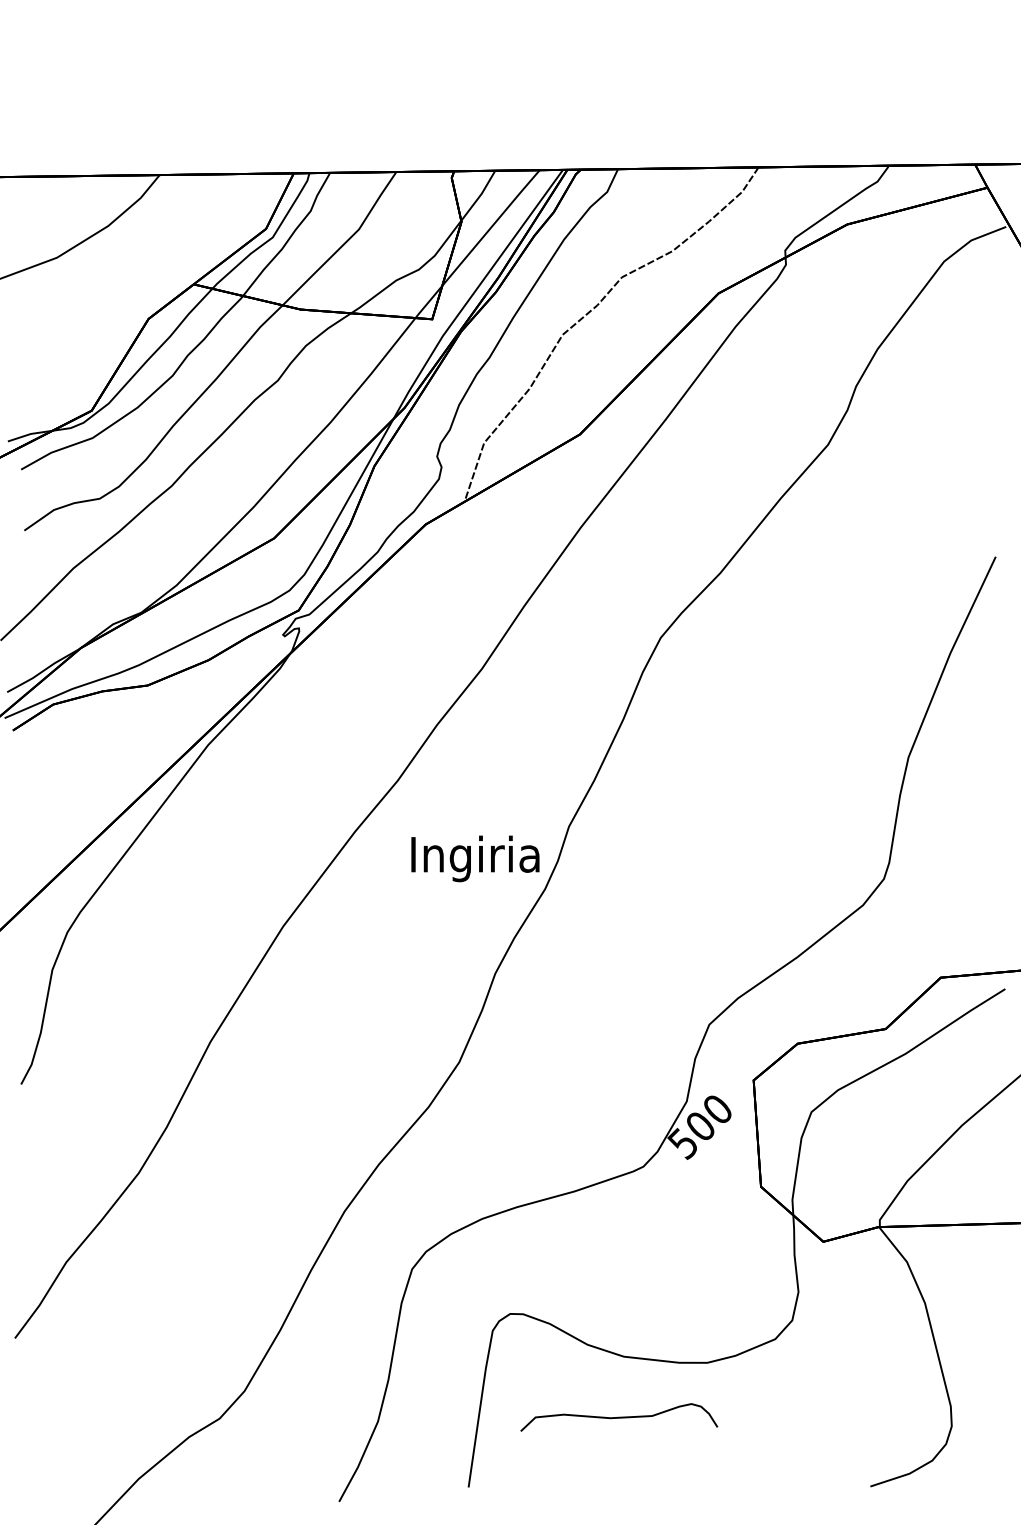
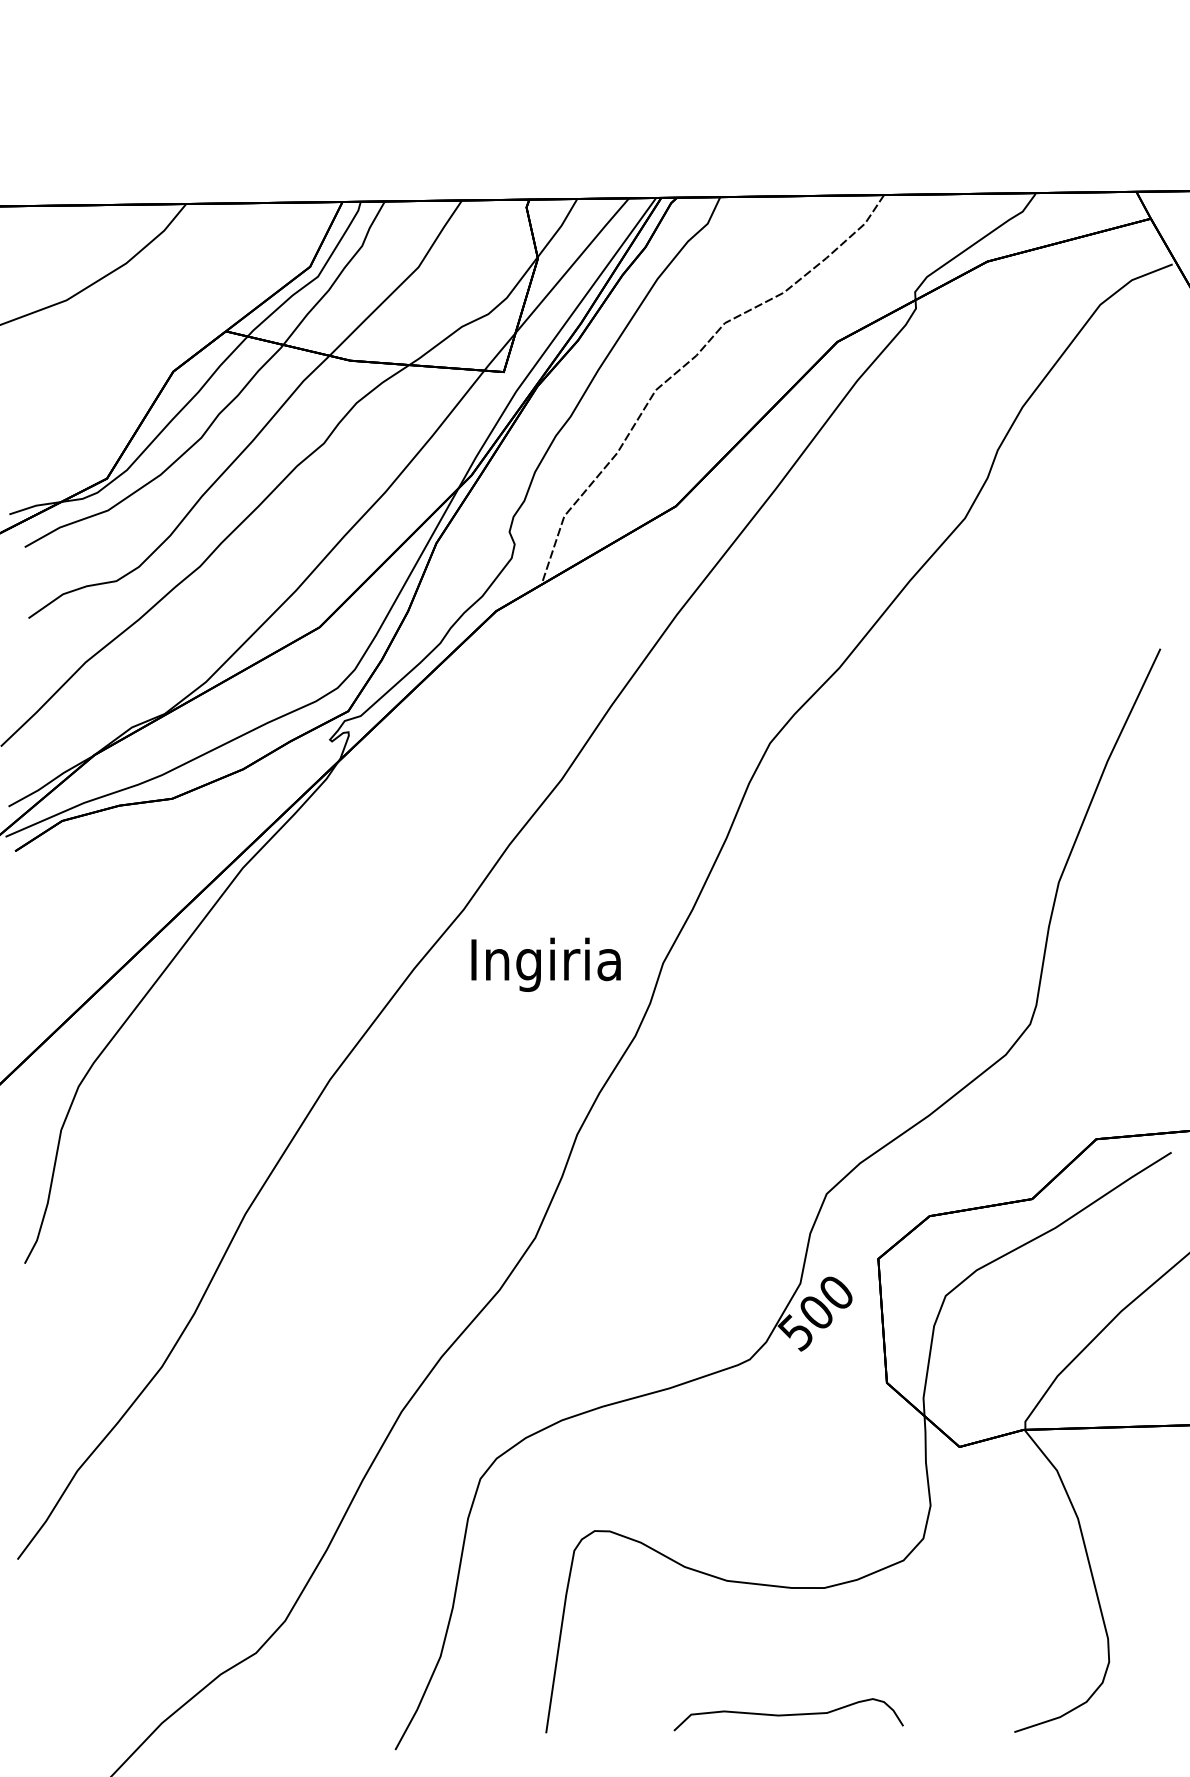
text: (474, 858) -> (545, 964), moved
curve: (619, 1417) -> (788, 1714), moved

